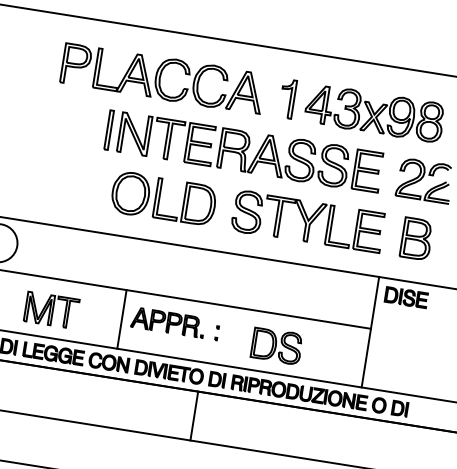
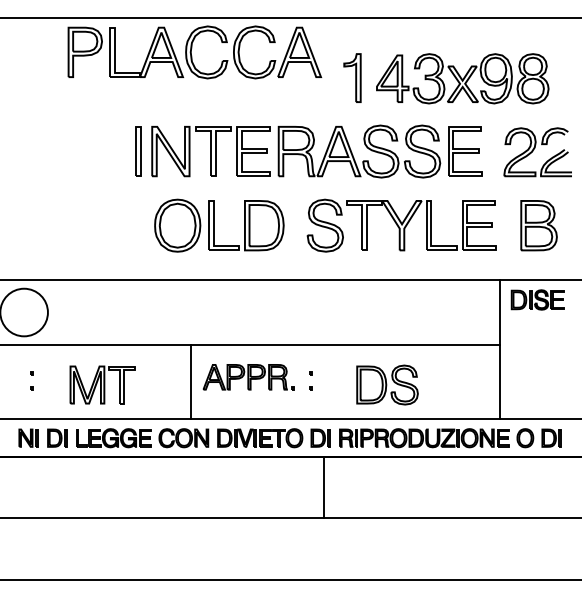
part: (162, 78) -> (194, 52), moved
line: (194, 416) -> (324, 487), moved

